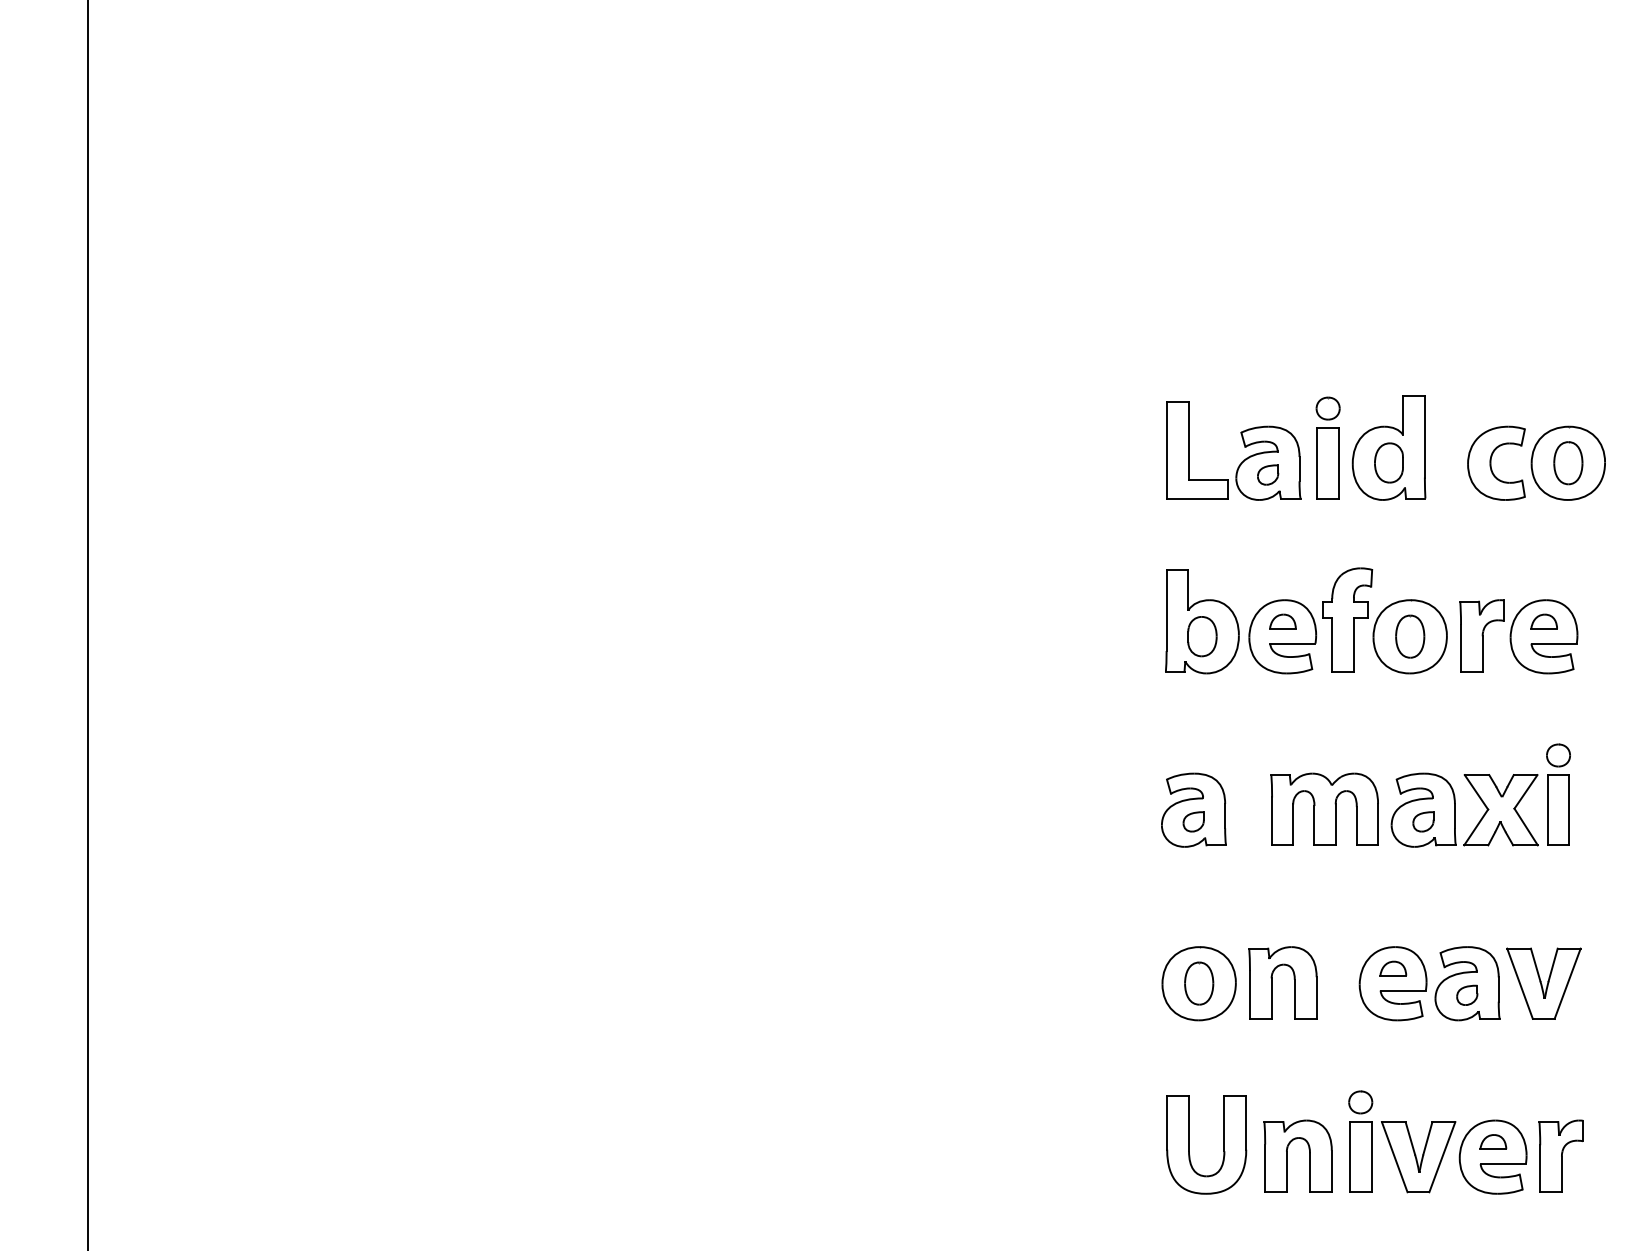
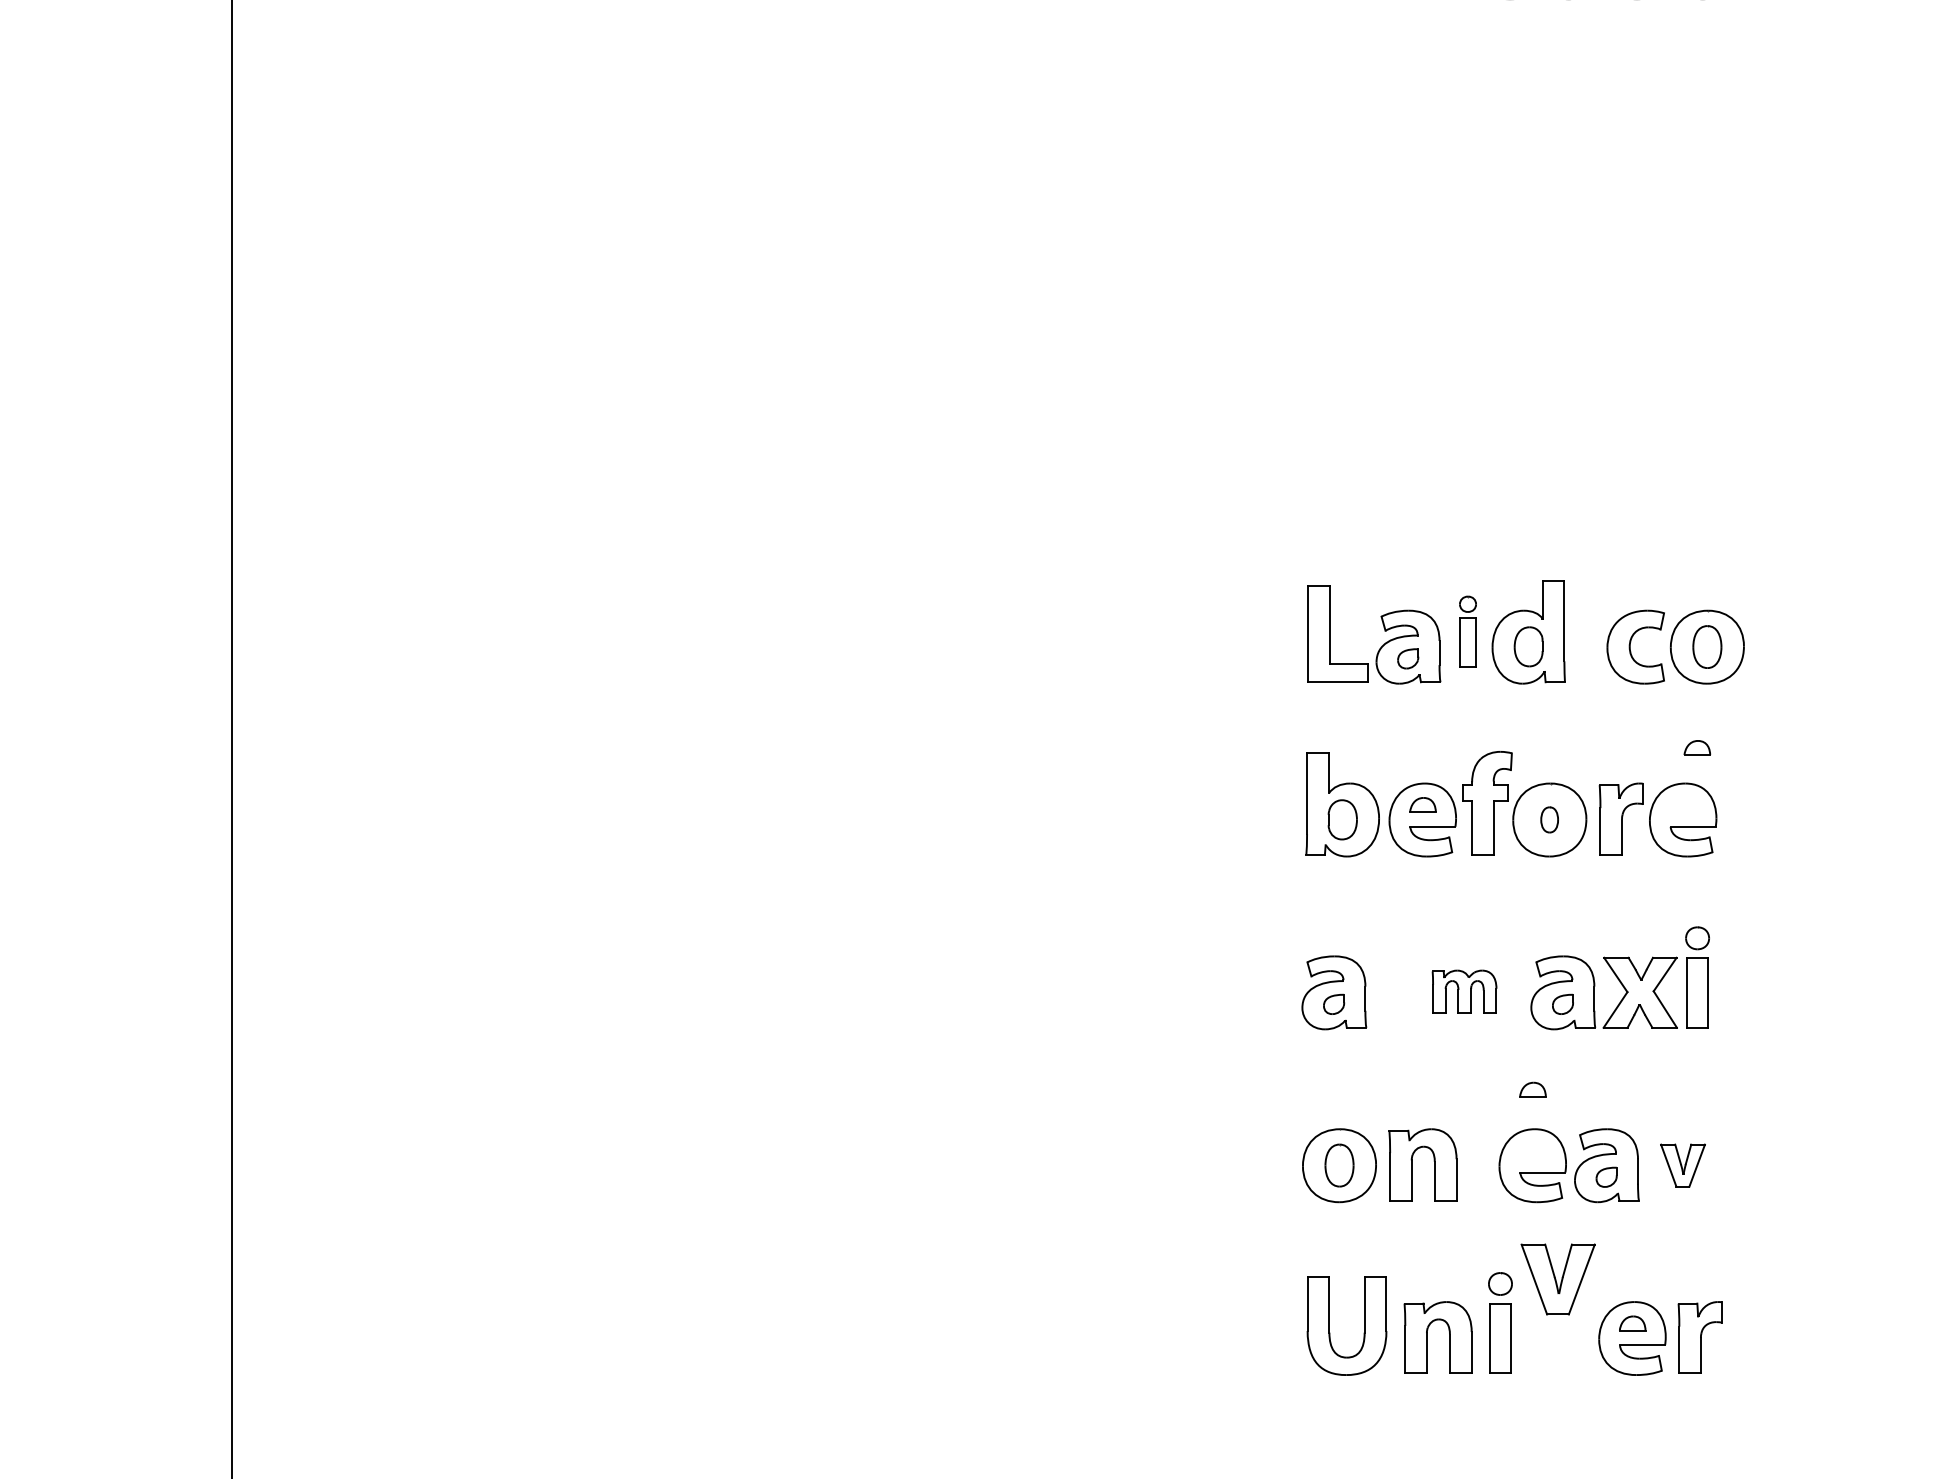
part: (1327, 447) -> (1467, 631), size x0.7
part: (1544, 621) -> (1697, 747), moved
part: (1409, 636) -> (1549, 819), size x0.6
part: (1324, 808) -> (1464, 991), size x0.6
part: (1392, 968) -> (1532, 1089), moved
part: (1543, 983) -> (1682, 1165), size x0.6
part: (1417, 1157) -> (1557, 1279), moved

